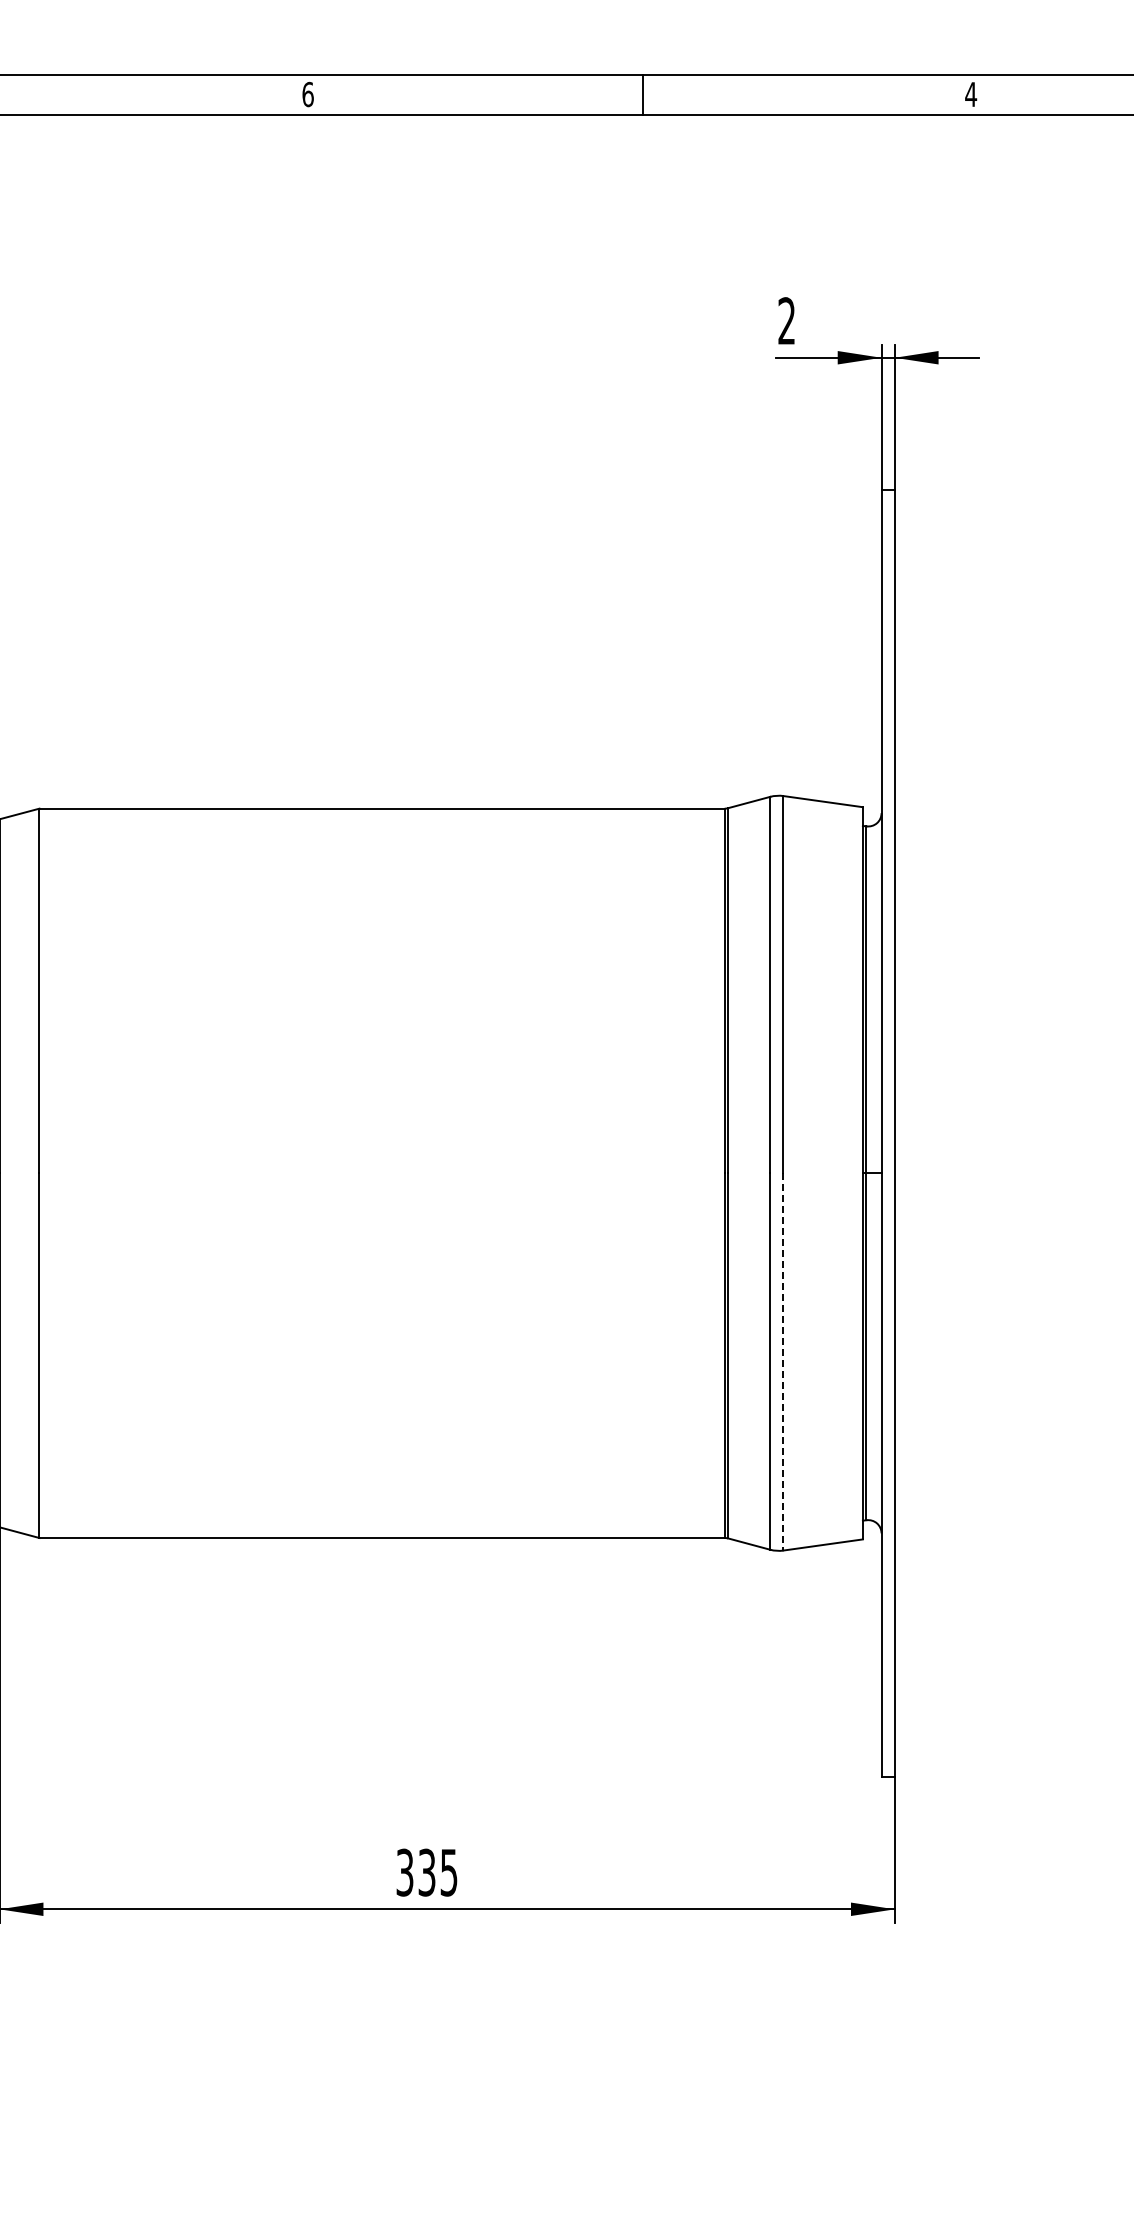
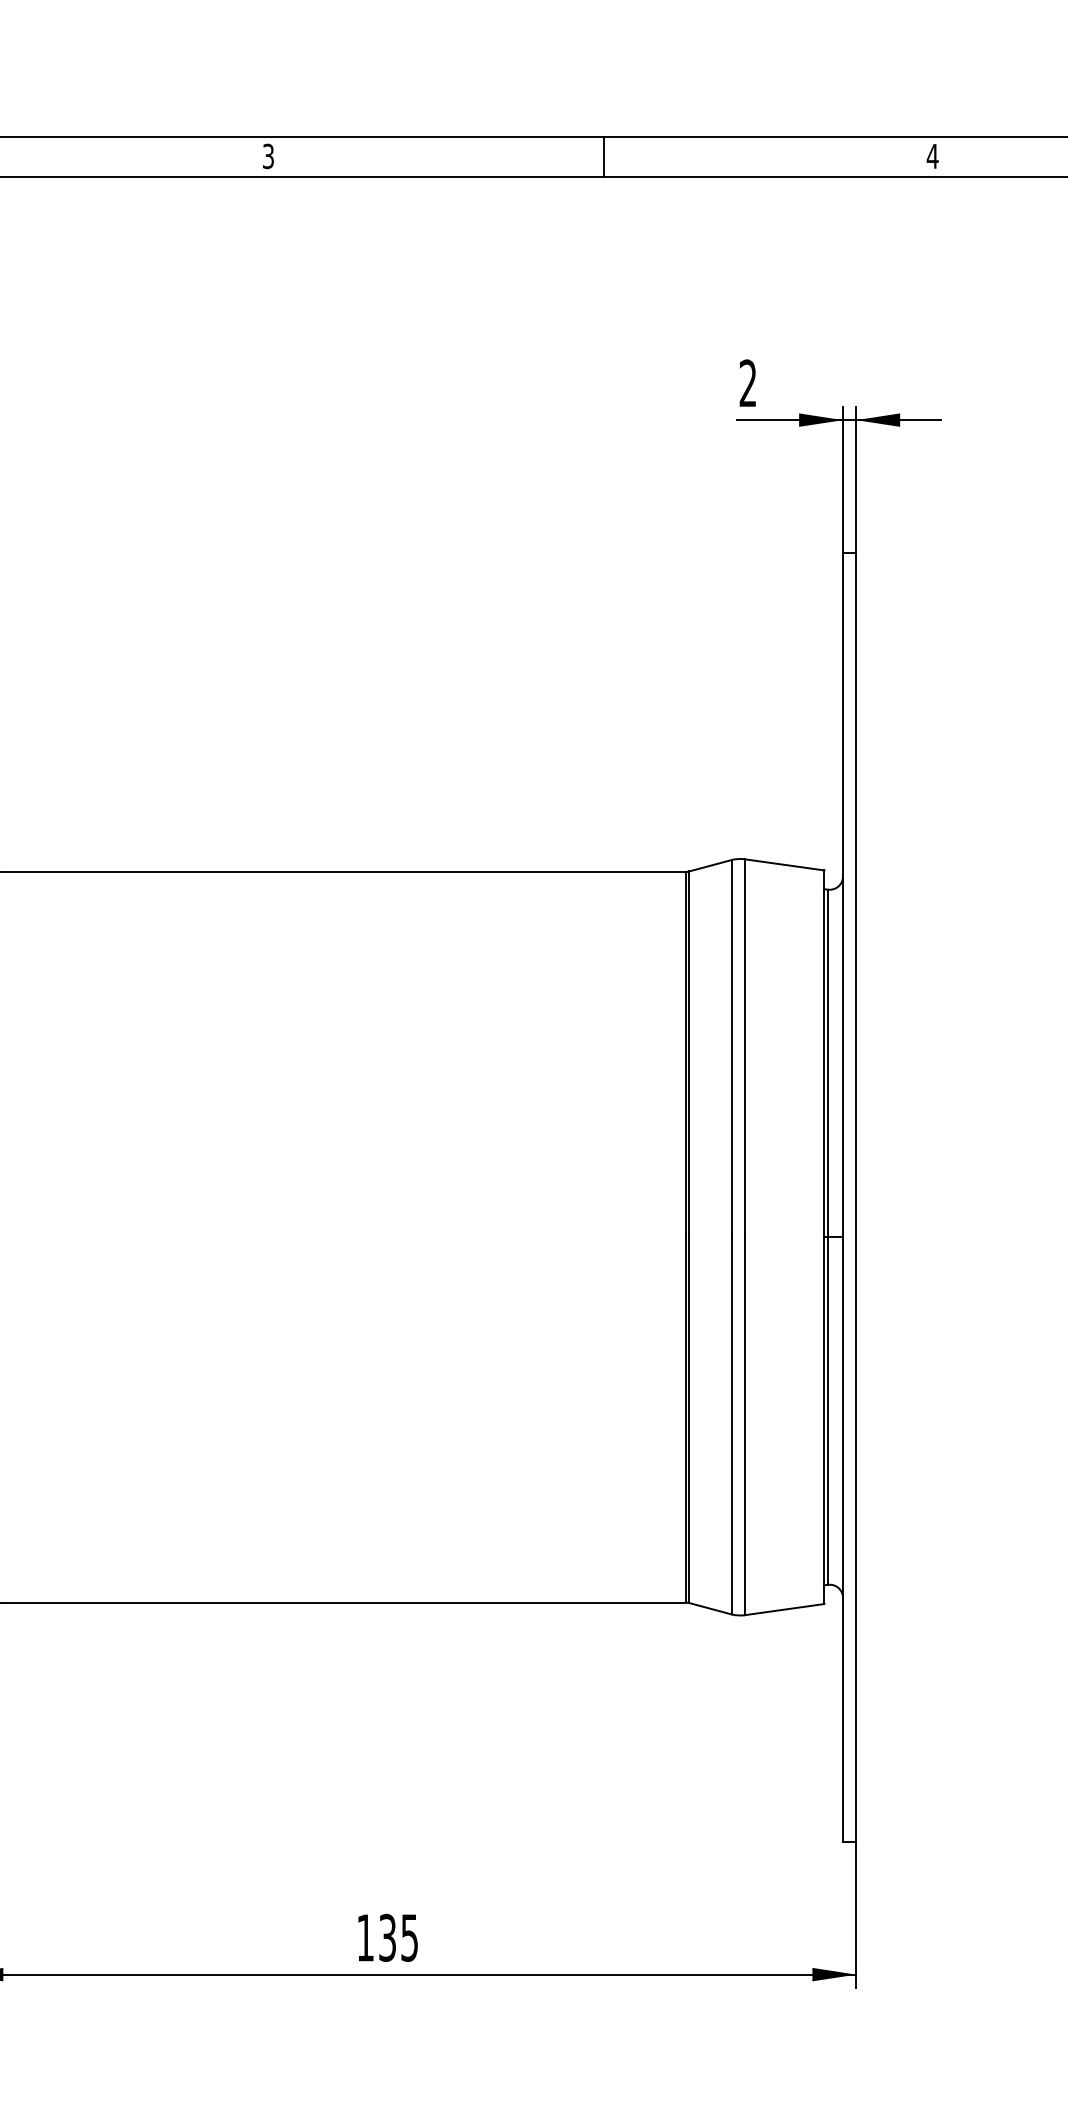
text: (307, 94) -> (267, 156), 6 -> 3
line: (783, 1361) -> (744, 1425), dashed -> solid
text: (404, 1872) -> (365, 1937), 335 -> 135

